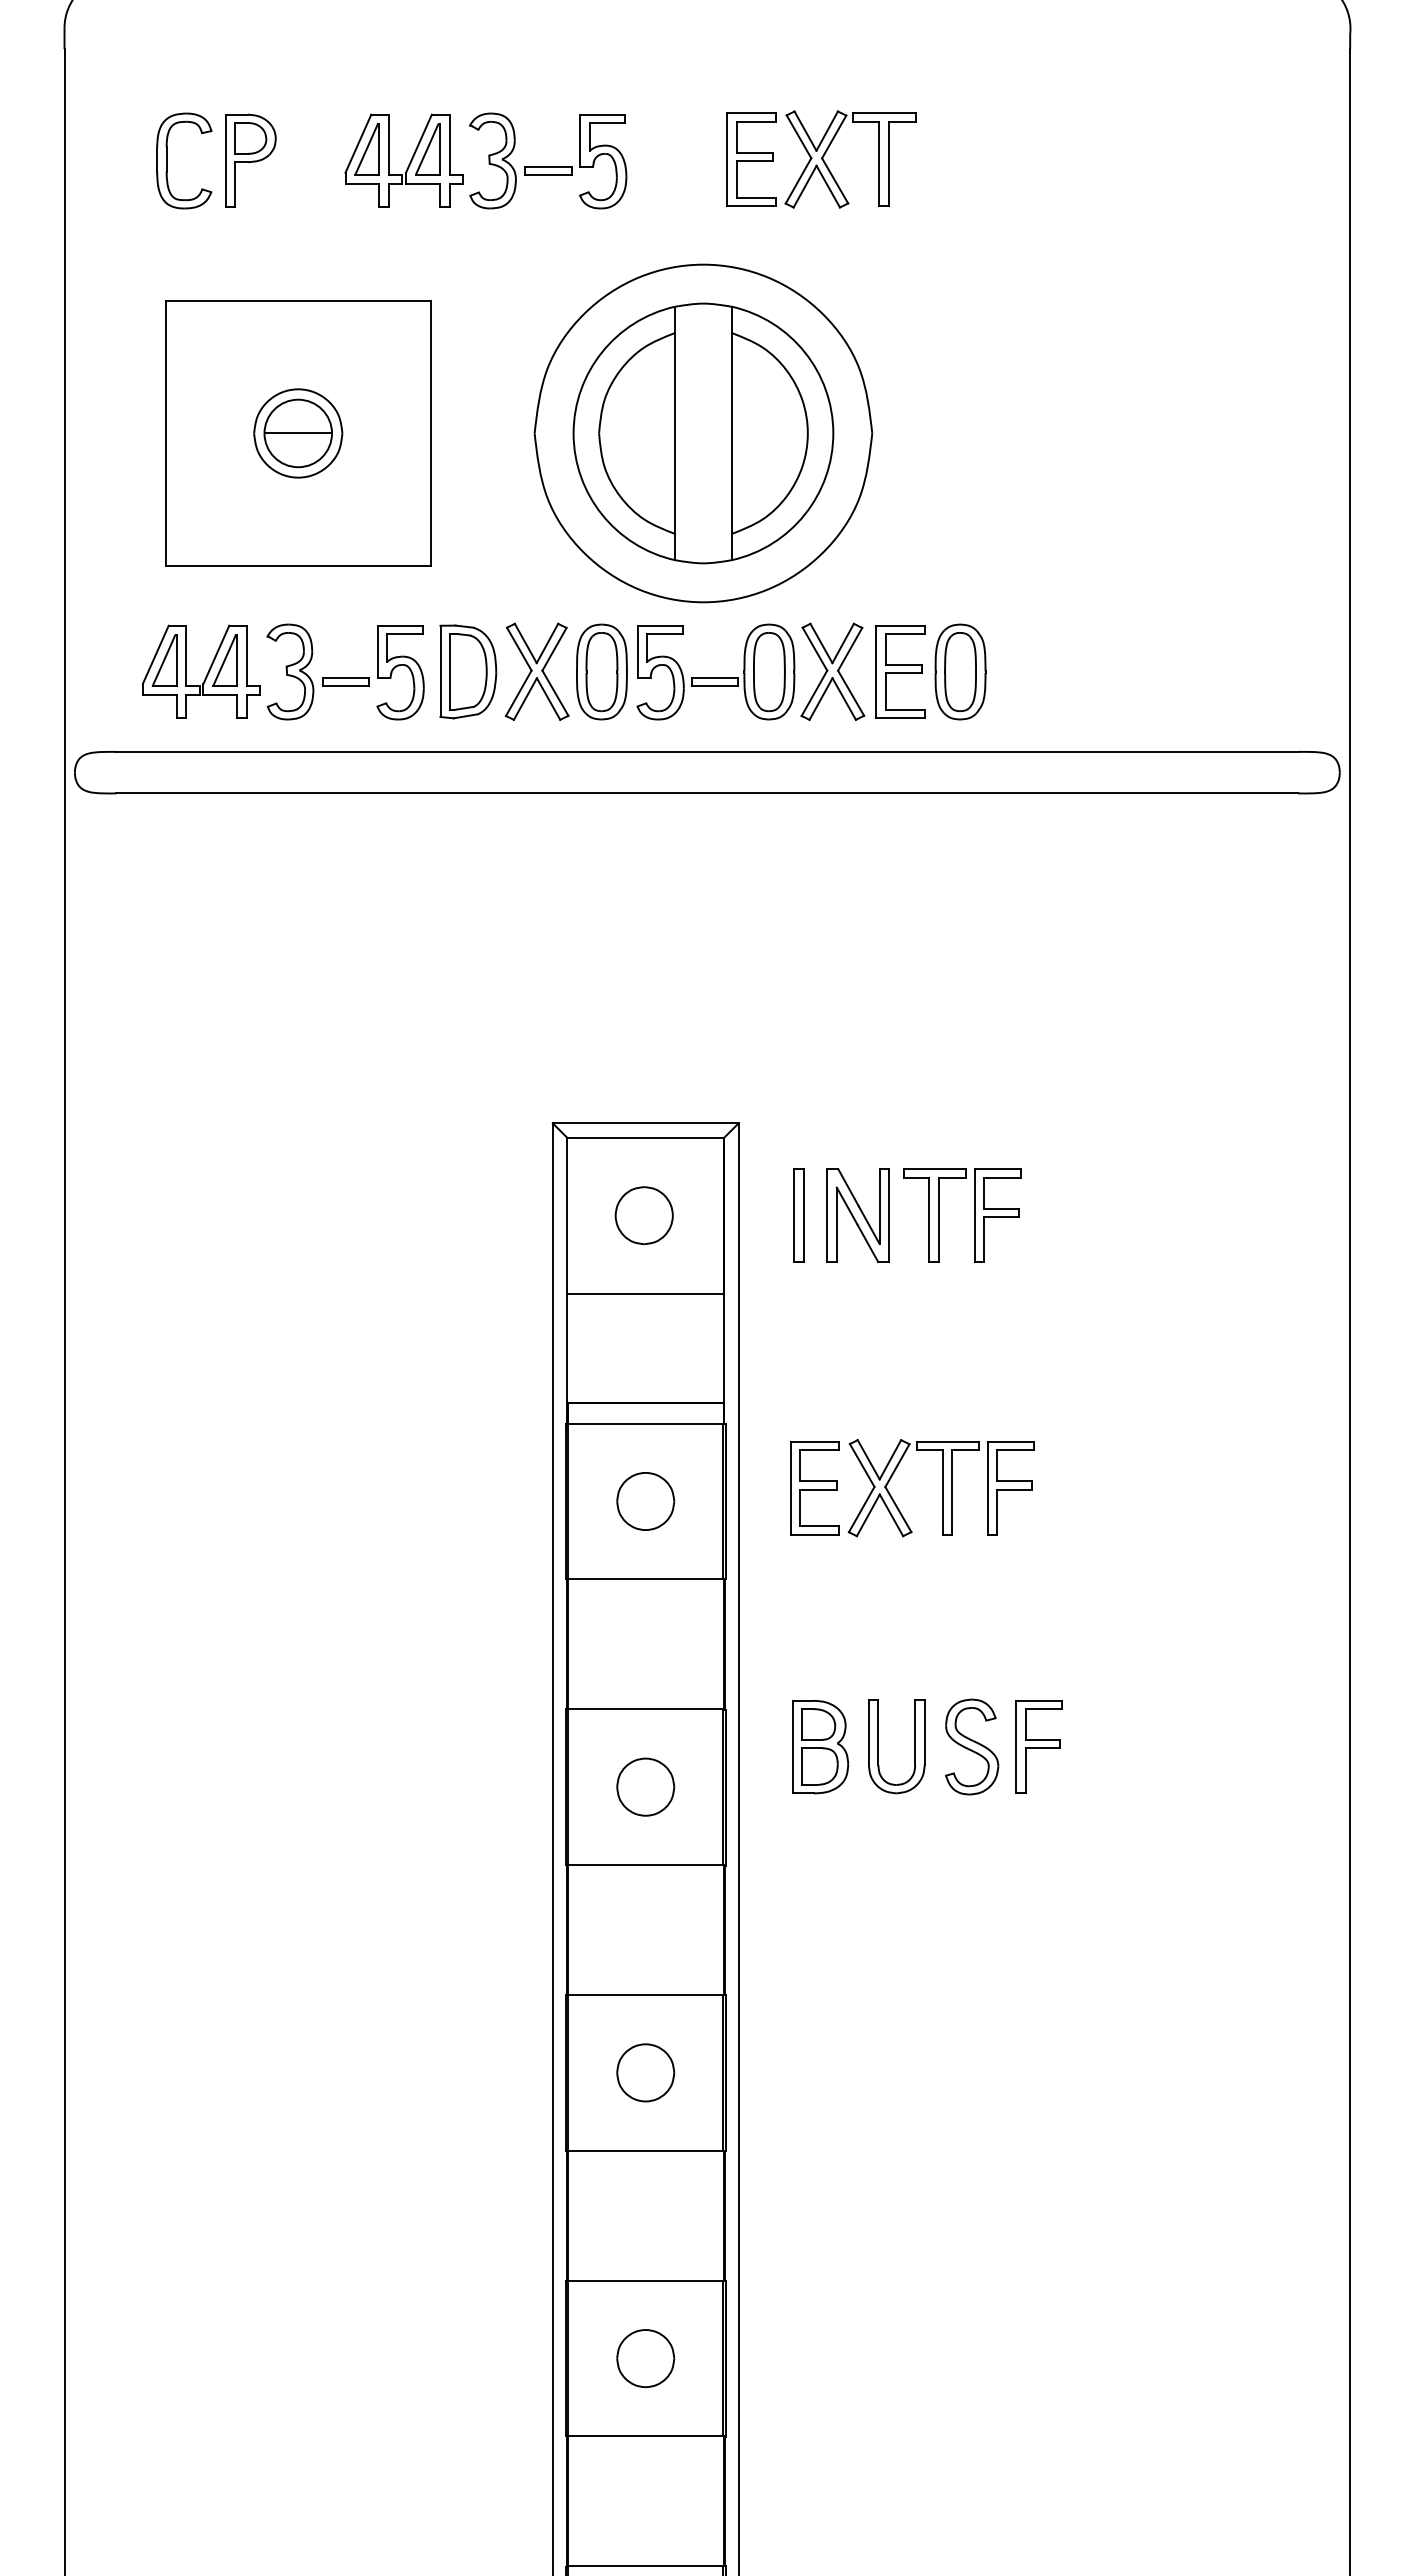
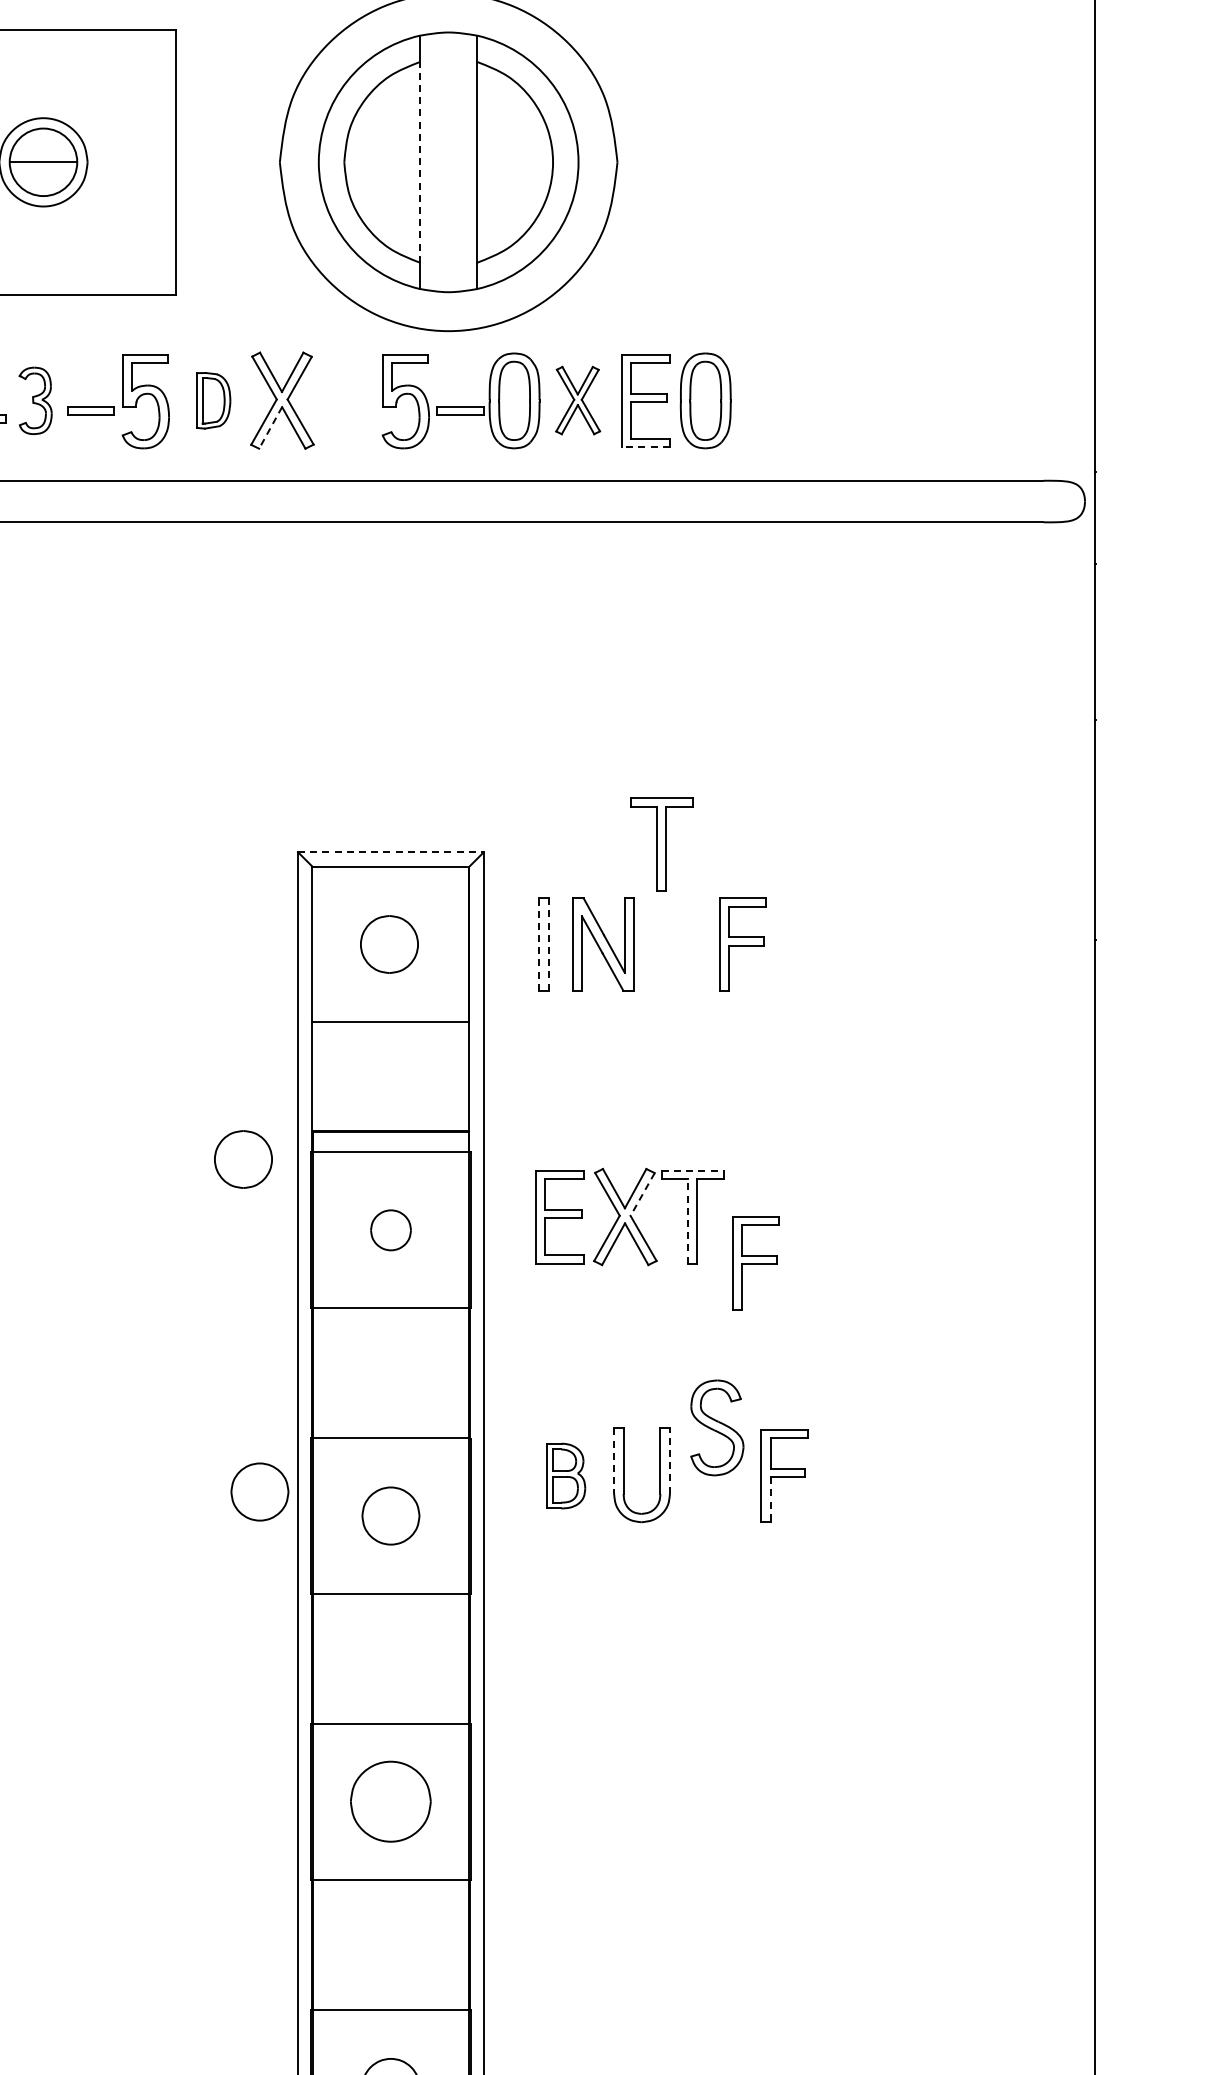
line: (674, 432) -> (419, 161), solid -> dashed
part: (290, 671) -> (35, 400), size x0.7
part: (468, 671) -> (213, 400), size x0.6
part: (601, 671) -> (346, 400), removed
part: (832, 671) -> (577, 400), size x0.7
line: (525, 699) -> (270, 428), solid -> dashed
line: (899, 718) -> (644, 447), solid -> dashed
line: (645, 1123) -> (390, 852), solid -> dashed
line: (794, 1215) -> (539, 944), solid -> dashed
part: (934, 1215) -> (661, 844), moved
line: (803, 1216) -> (548, 945), solid -> dashed
part: (497, 1430) -> (242, 1159), added
line: (948, 1442) -> (693, 1171), solid -> dashed
line: (897, 1465) -> (642, 1194), solid -> dashed
part: (1010, 1488) -> (755, 1263), moved
line: (942, 1492) -> (687, 1221), solid -> dashed
part: (645, 1501) -> (390, 1230), size x0.7
line: (868, 1732) -> (613, 1461), solid -> dashed
line: (924, 1732) -> (669, 1461), solid -> dashed
part: (972, 1746) -> (717, 1427), moved
part: (820, 1747) -> (565, 1476), size x0.7
part: (514, 1762) -> (259, 1491), added
line: (1025, 1770) -> (770, 1499), solid -> dashed
part: (645, 2072) -> (390, 1801), size x1.4

